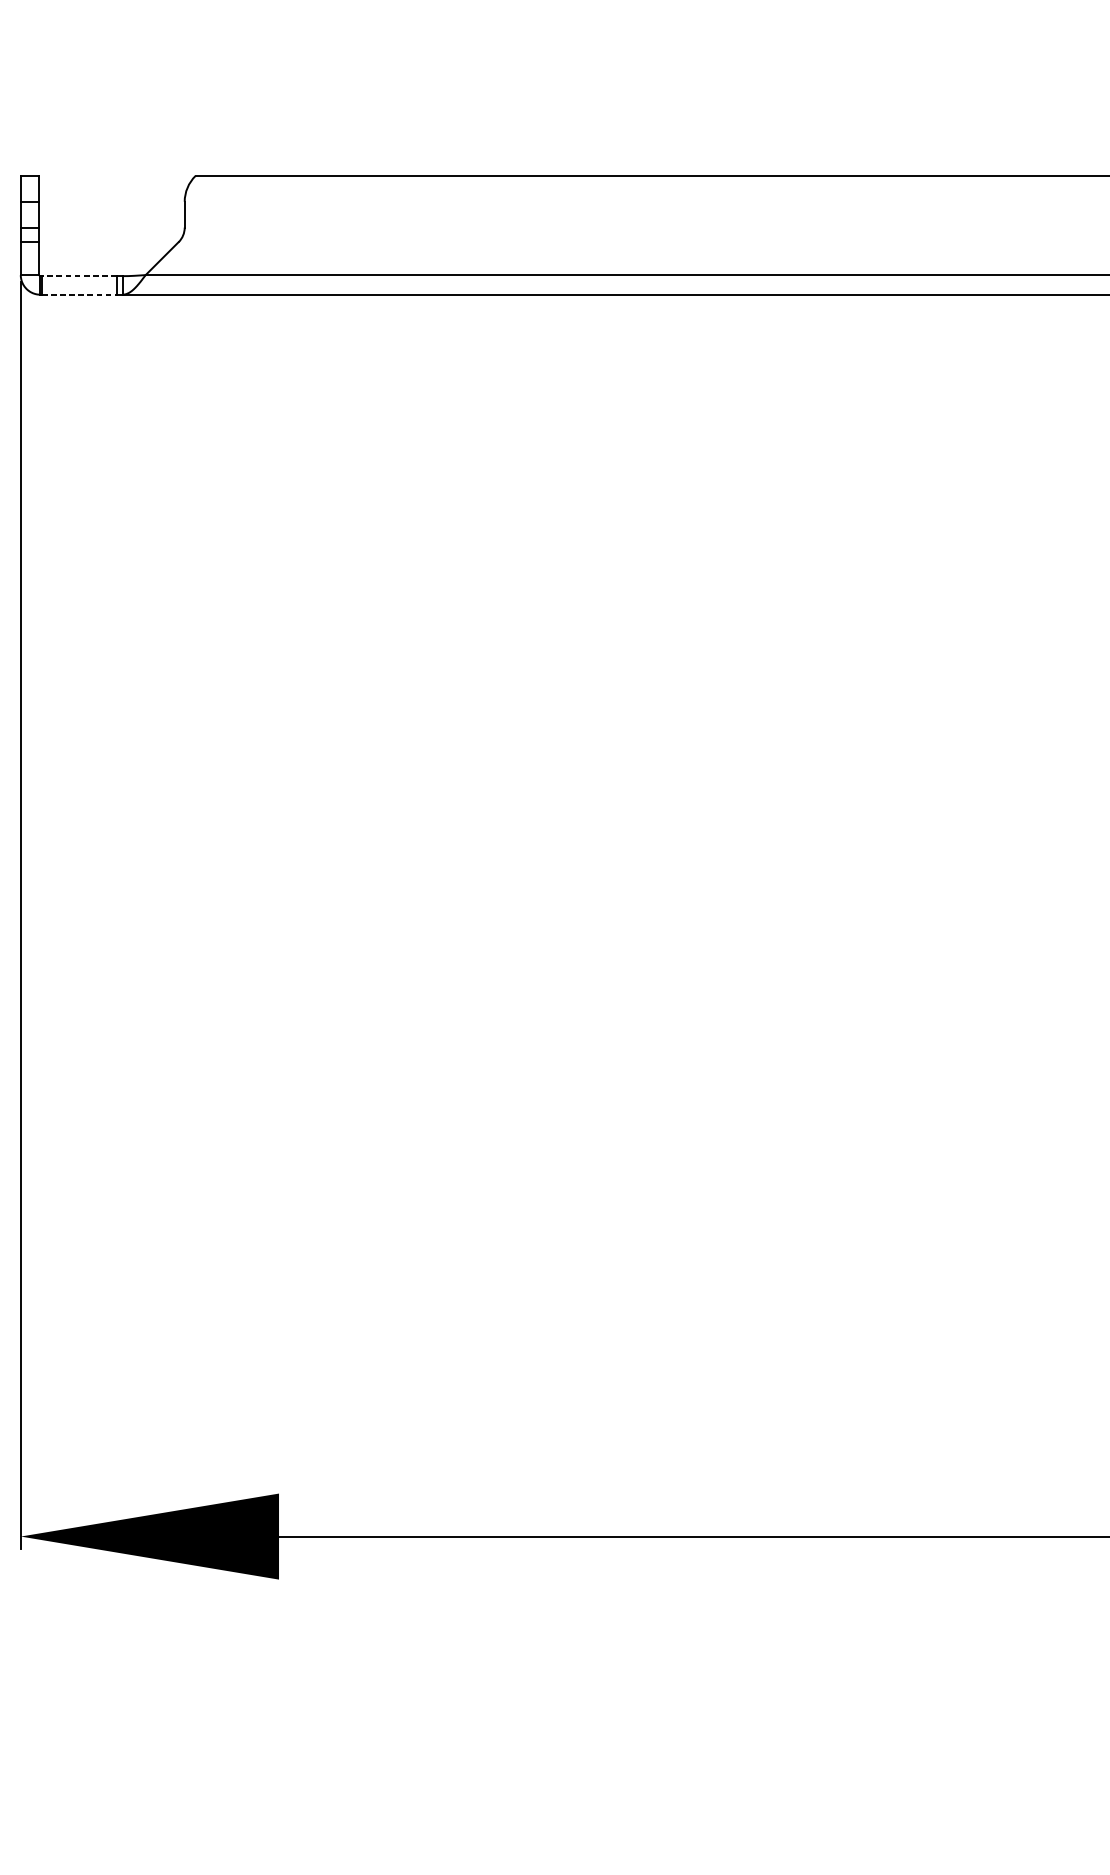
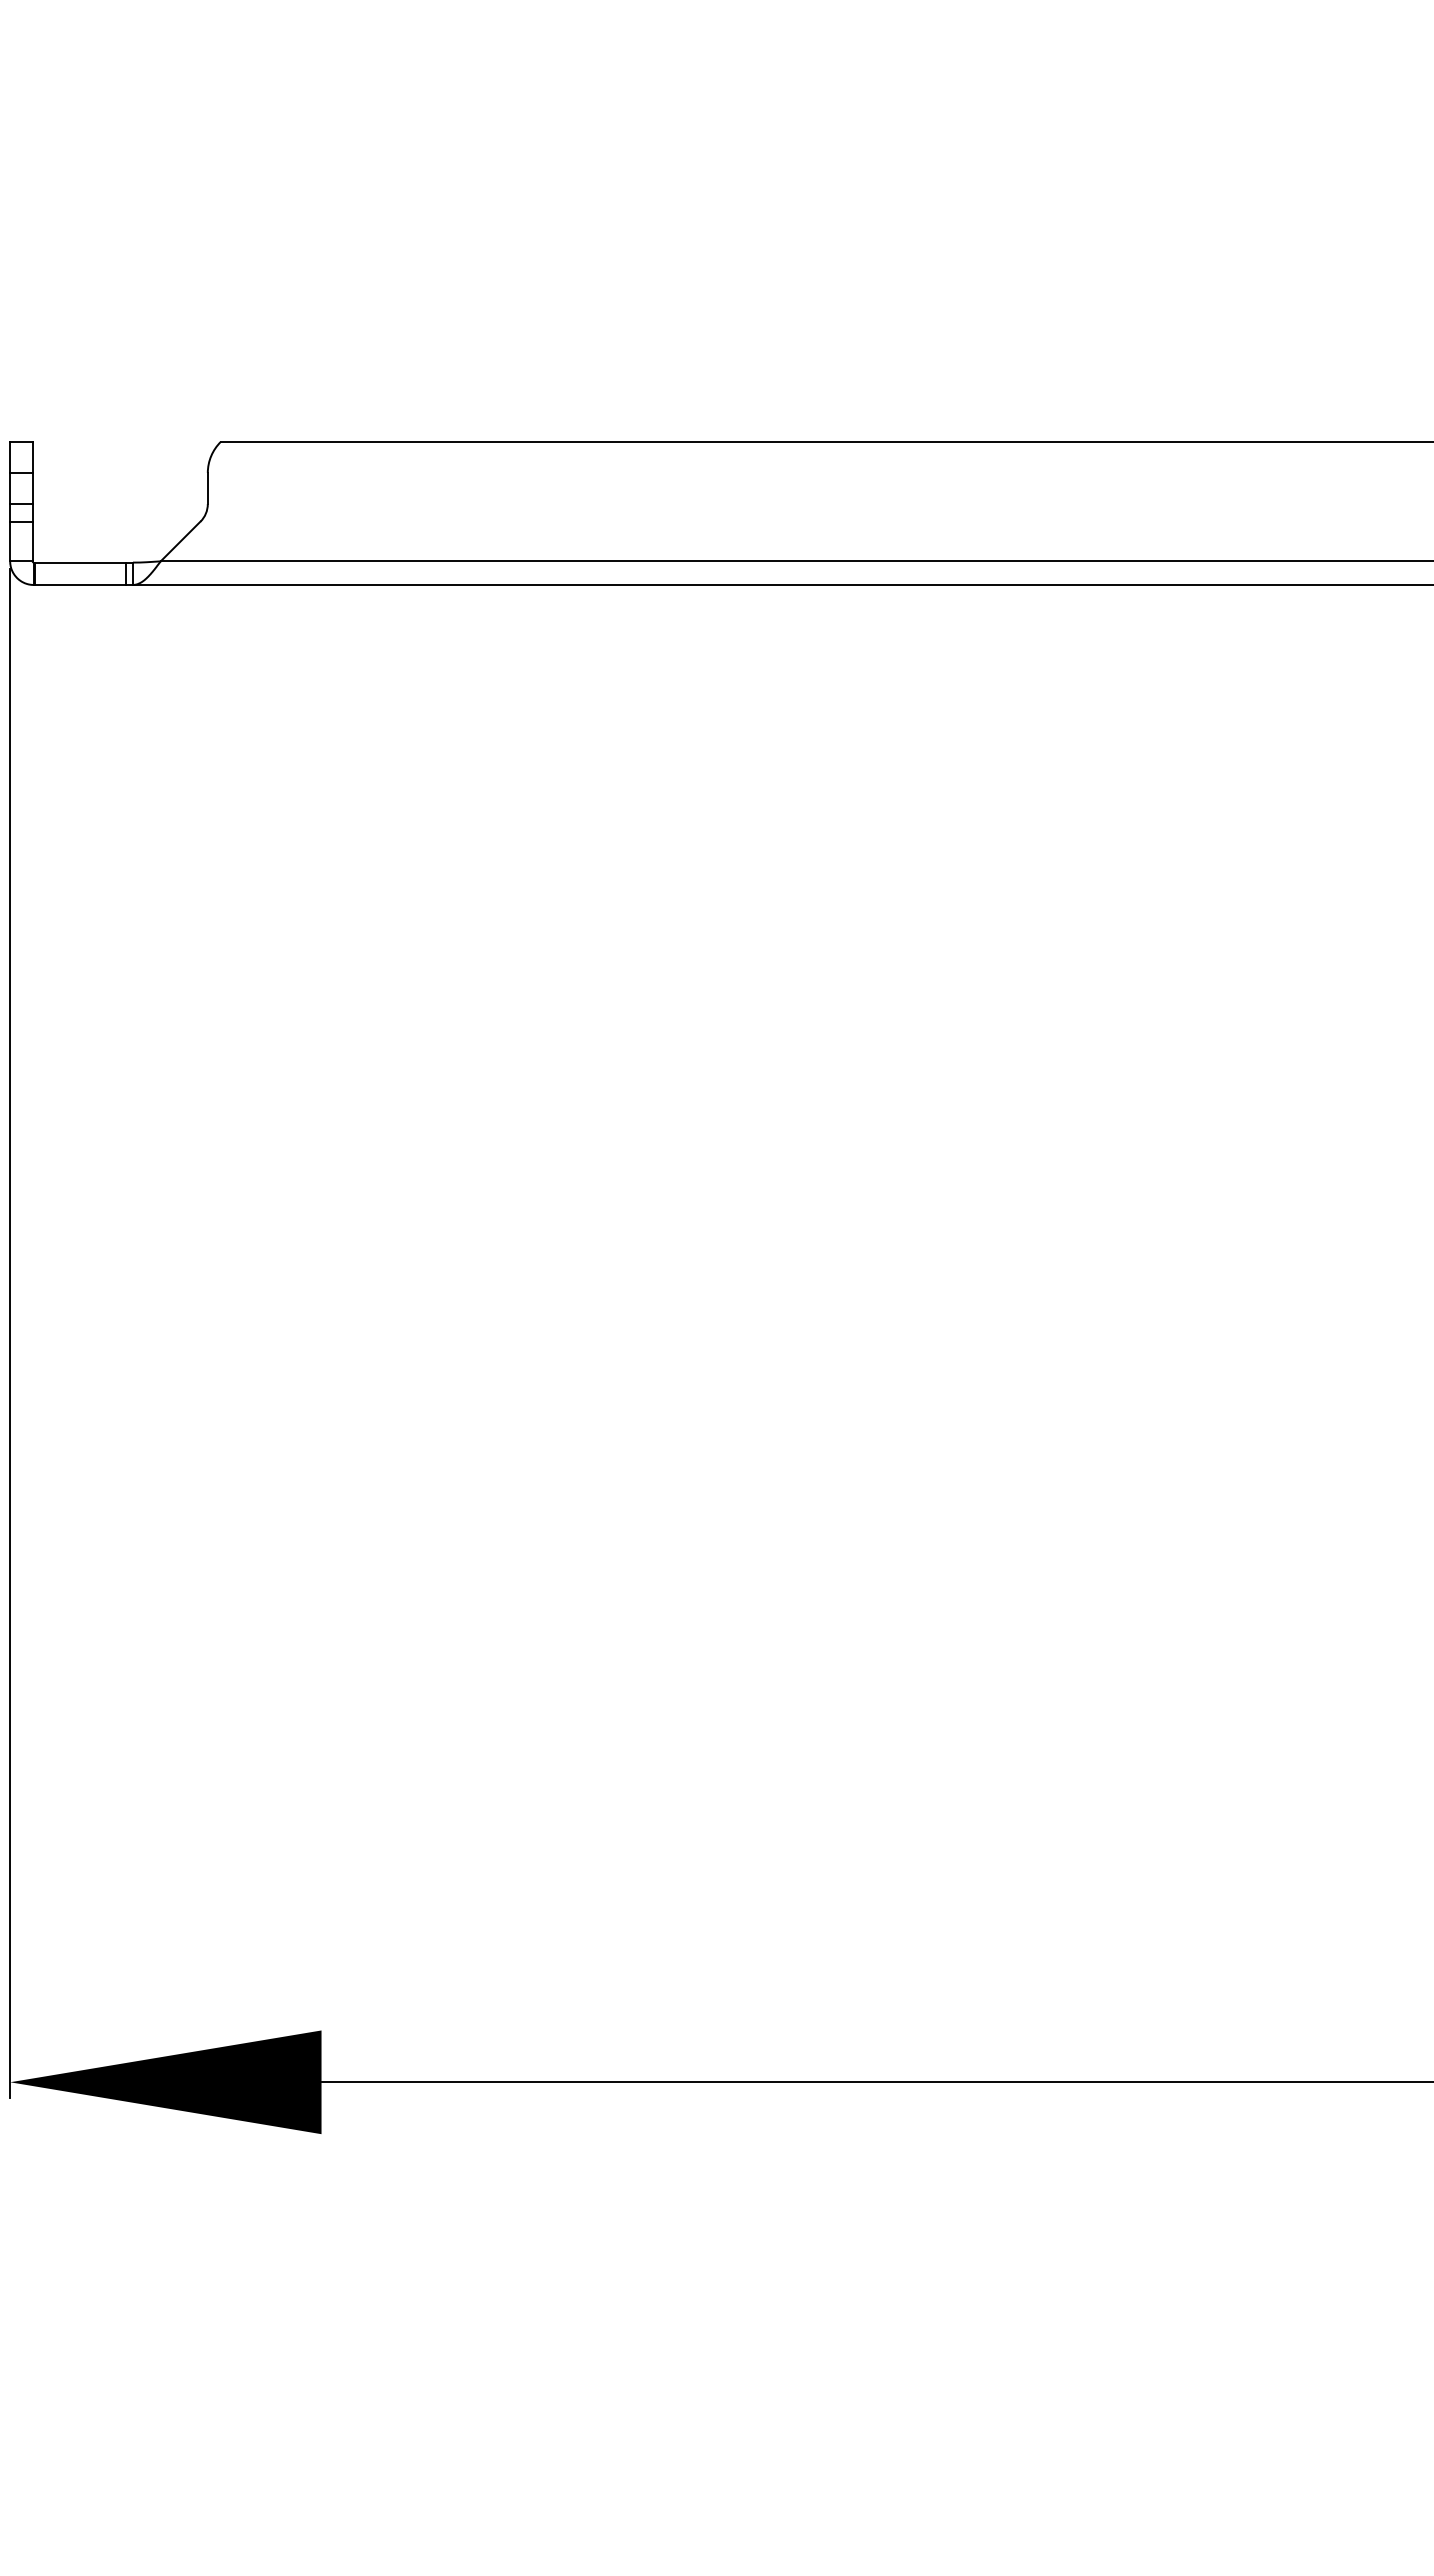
line: (79, 276) -> (80, 562), dashed -> solid
line: (79, 295) -> (81, 585), dashed -> solid

